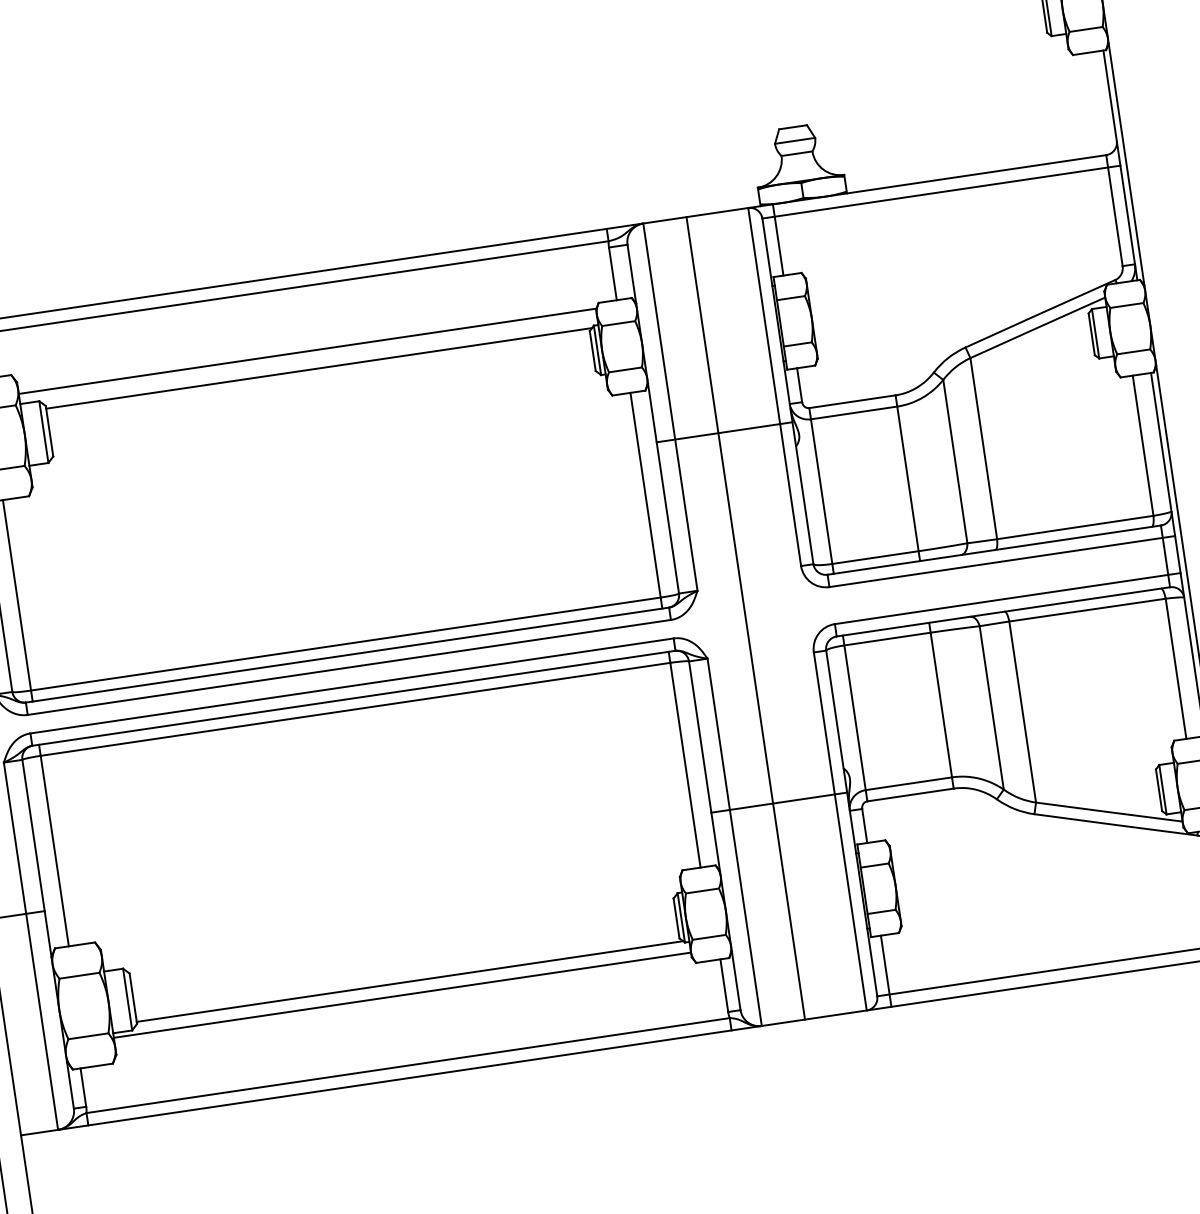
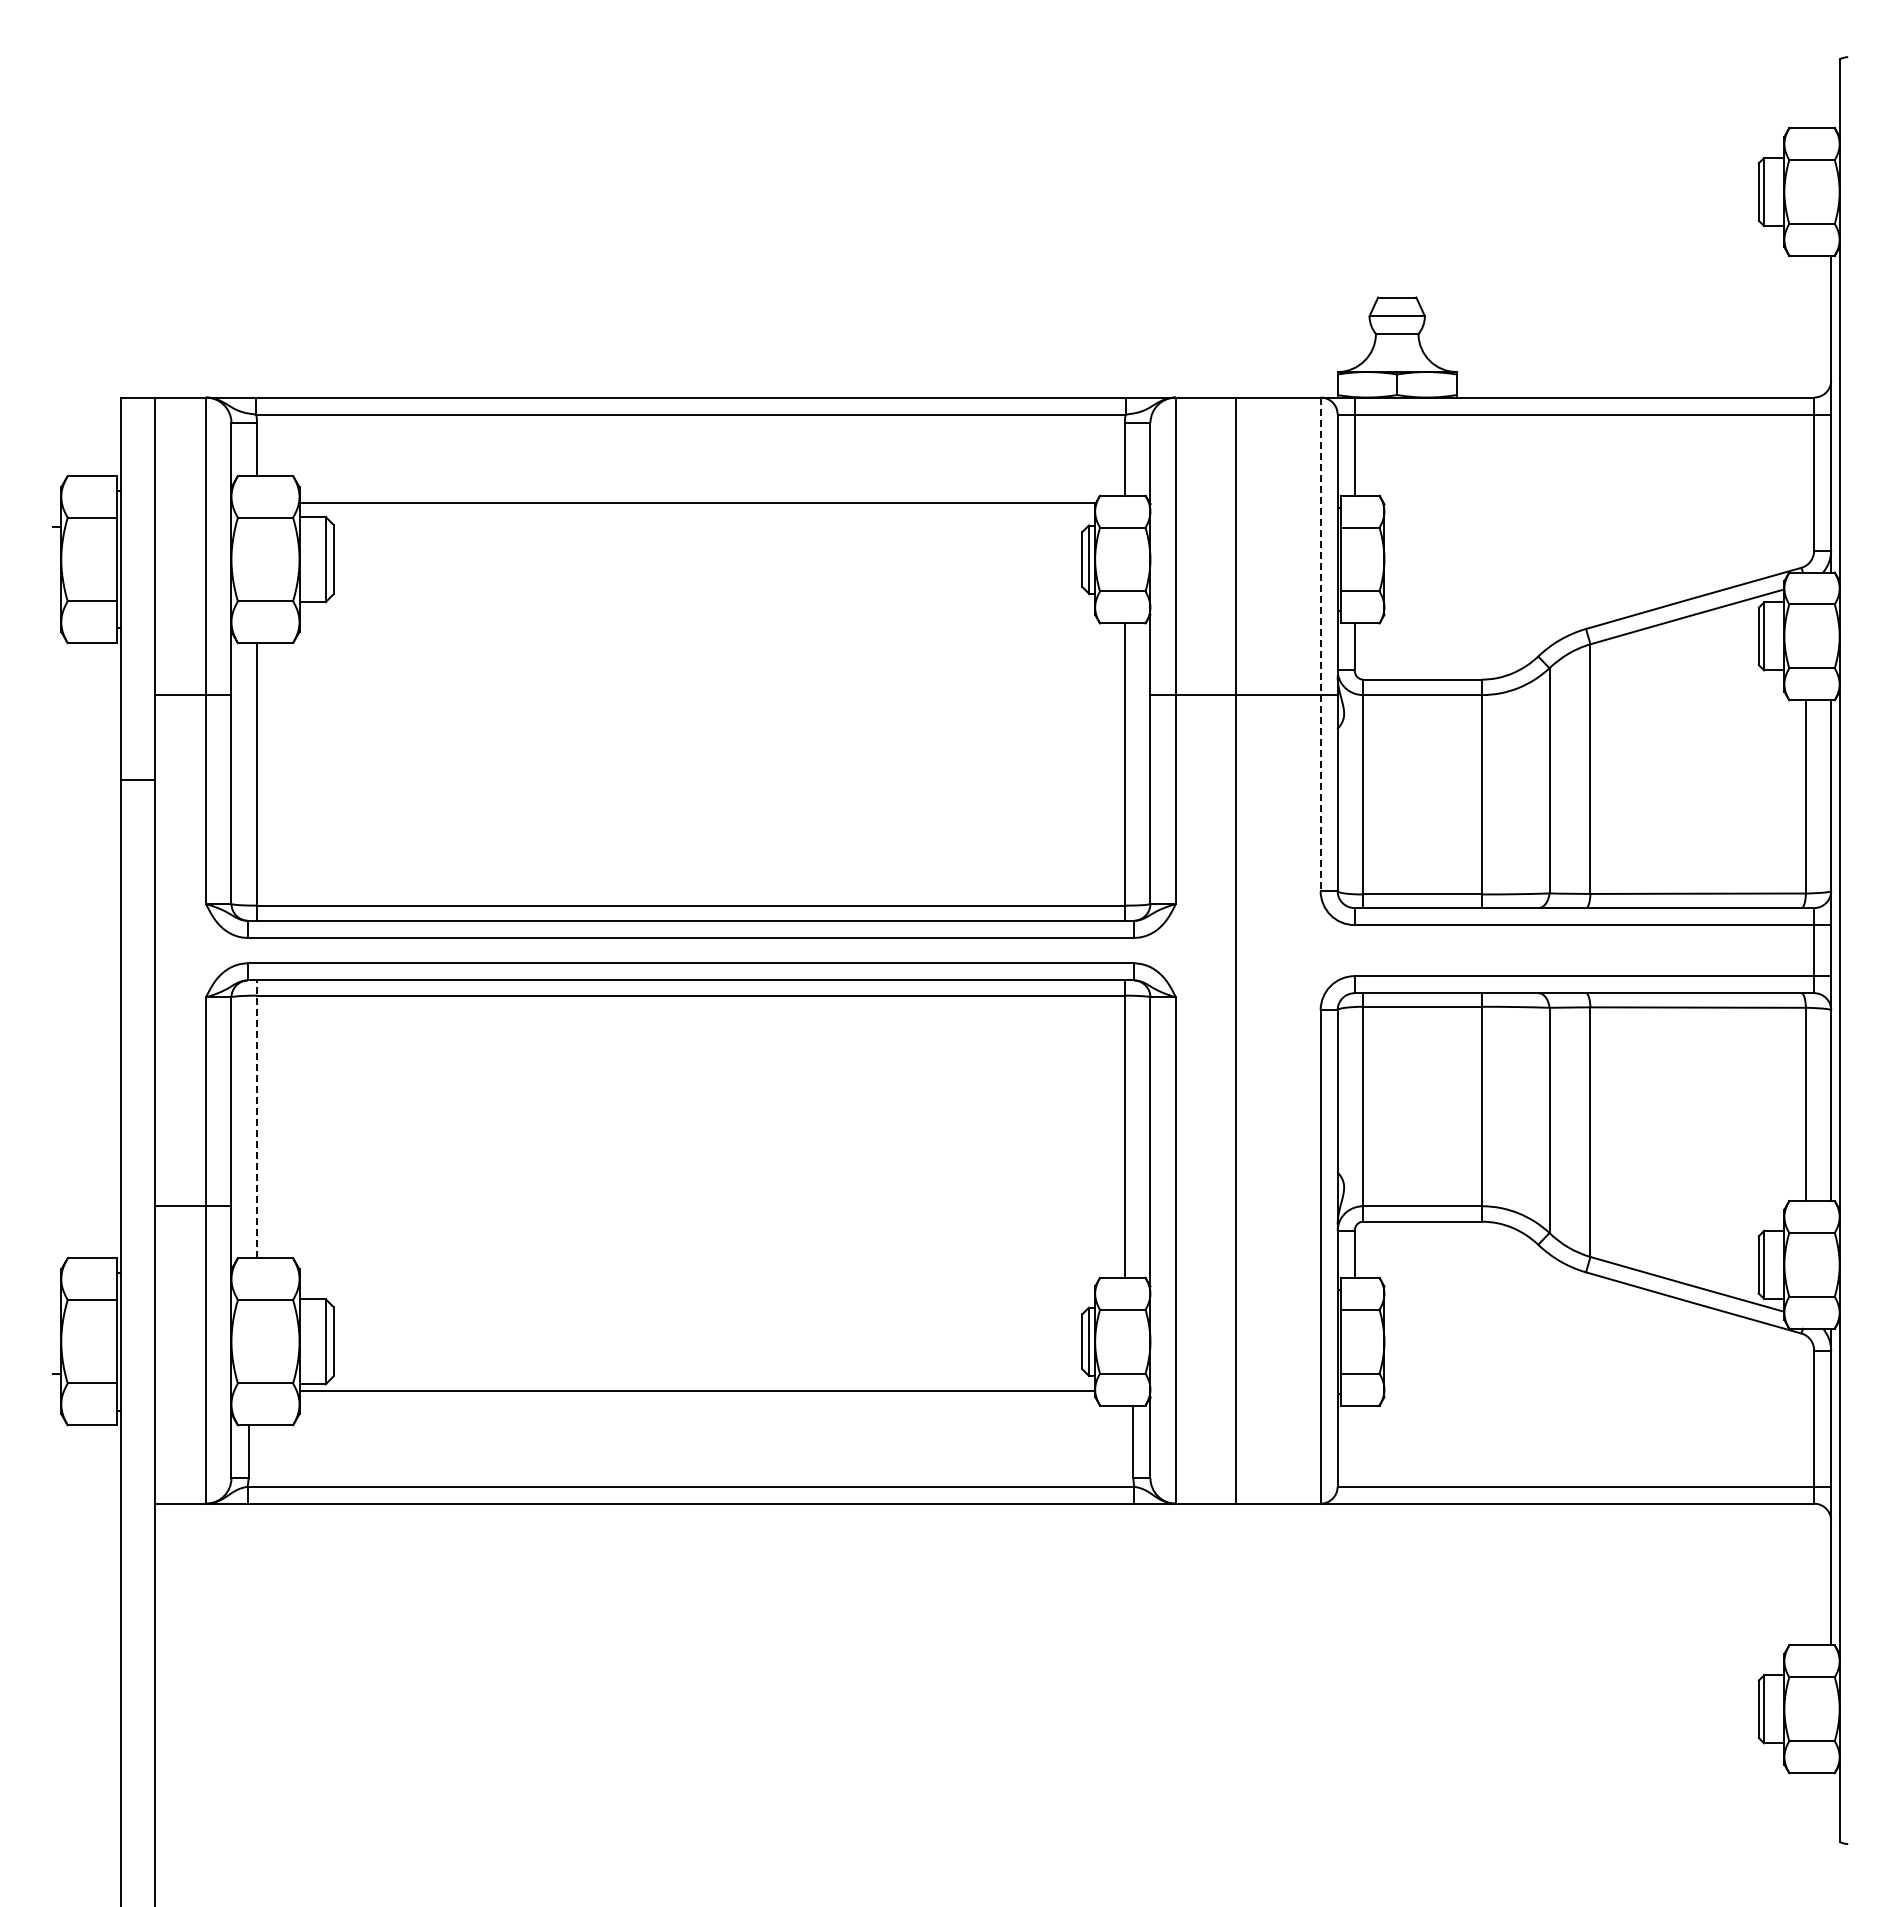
line: (318, 368) -> (709, 528), removed
line: (774, 387) -> (1320, 644), solid -> dashed
line: (778, 802) -> (1243, 1205), removed
line: (54, 845) -> (257, 1119), solid -> dashed
line: (886, 971) -> (1354, 1454), removed
line: (409, 981) -> (709, 1373), removed

